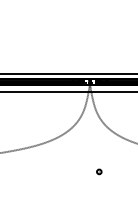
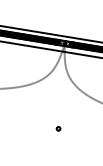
part: (99, 171) -> (58, 128), moved

